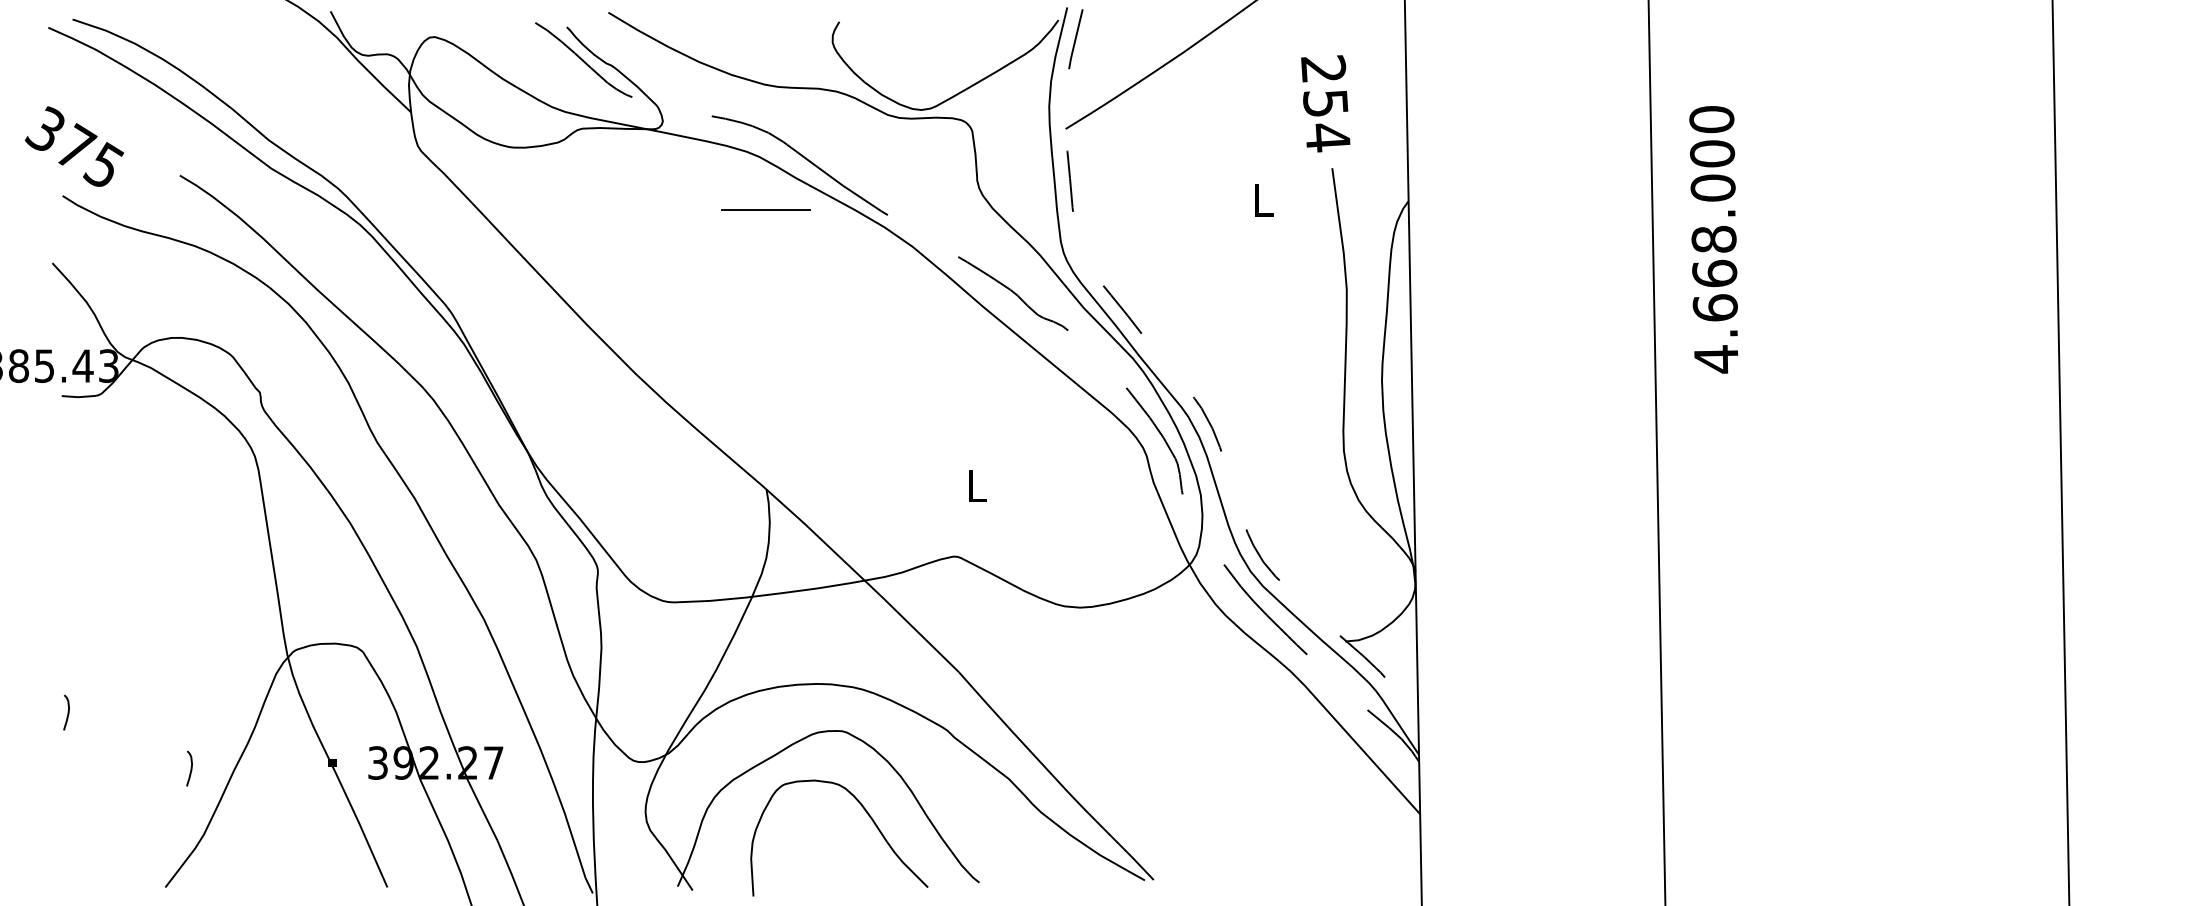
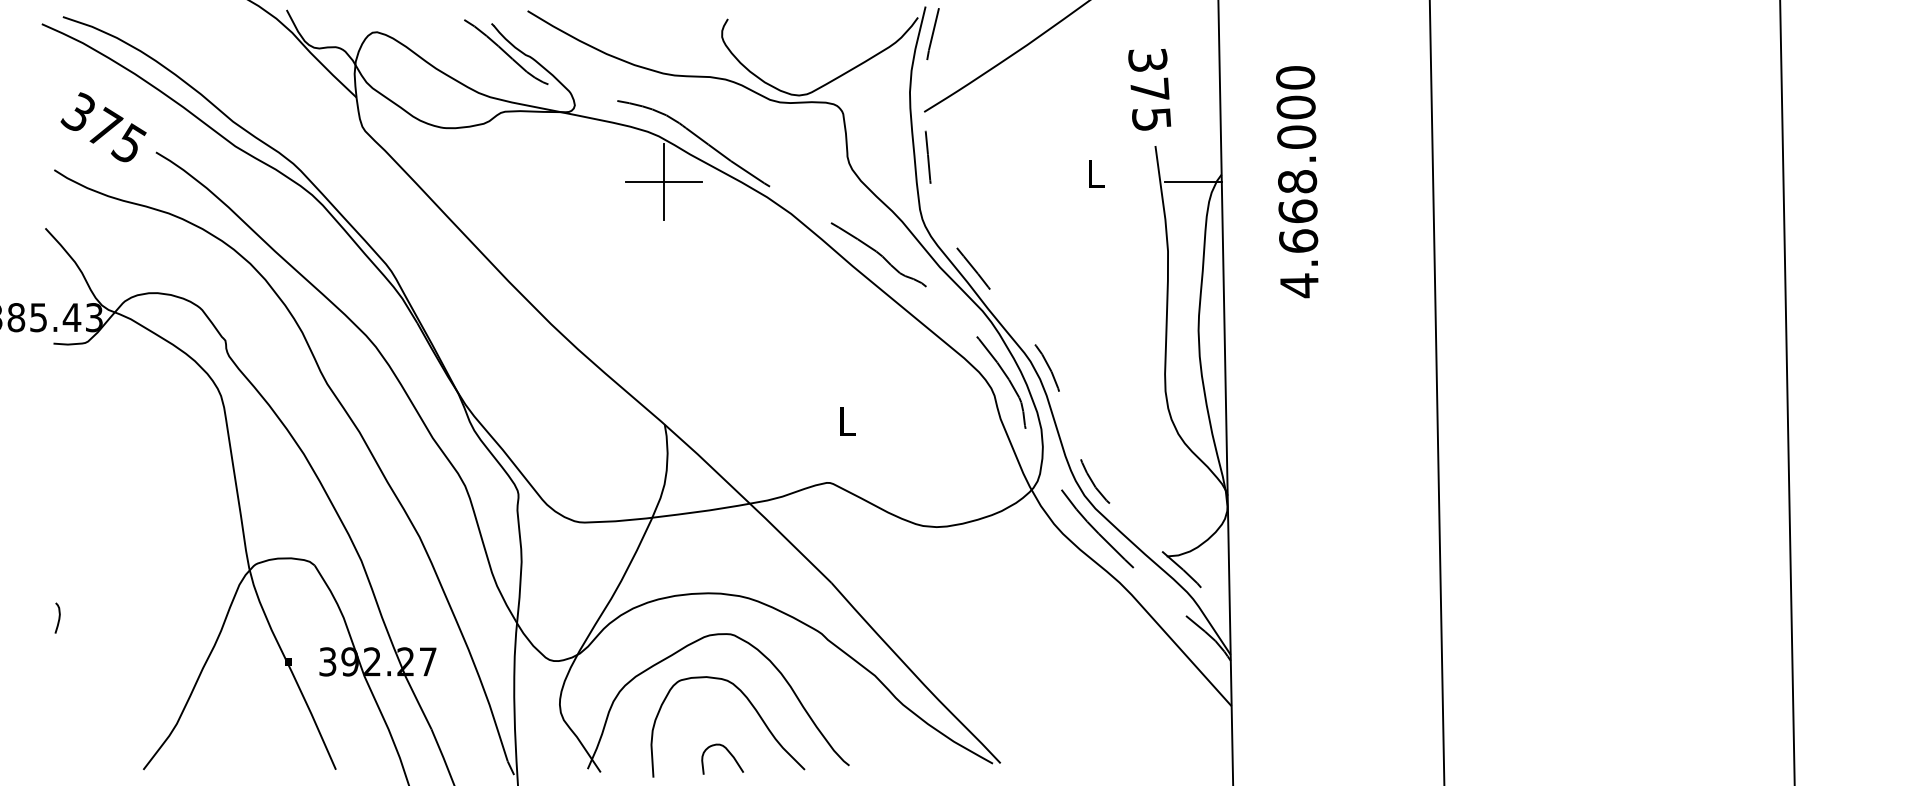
text: (1325, 103) -> (1149, 89), 254 -> 375
text: (74, 146) -> (103, 127), moved
line: (765, 209) -> (663, 181), added
line: (1375, 209) -> (1192, 181), added
text: (1713, 239) -> (1297, 181), moved
curve: (190, 768) -> (165, 666), removed
curve: (840, 868) -> (728, 753), added

